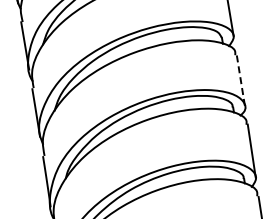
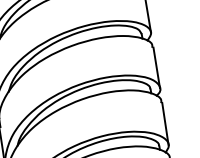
line: (240, 80) -> (156, 67), dashed -> solid

